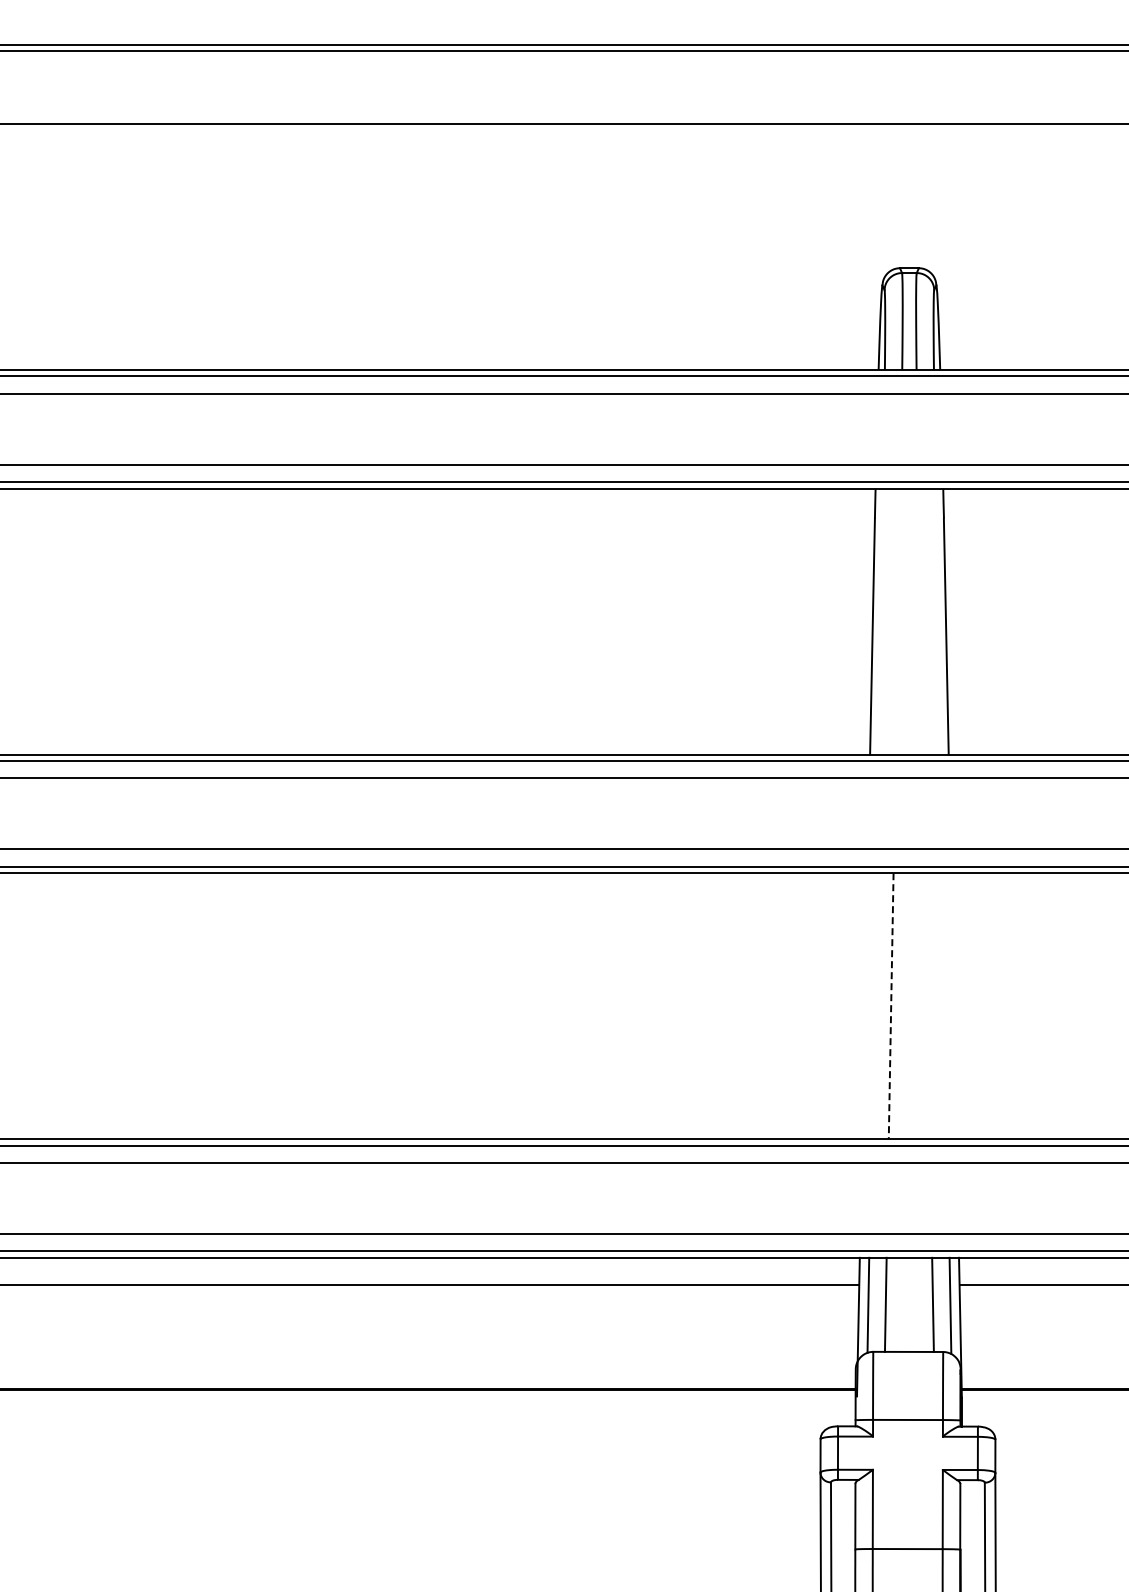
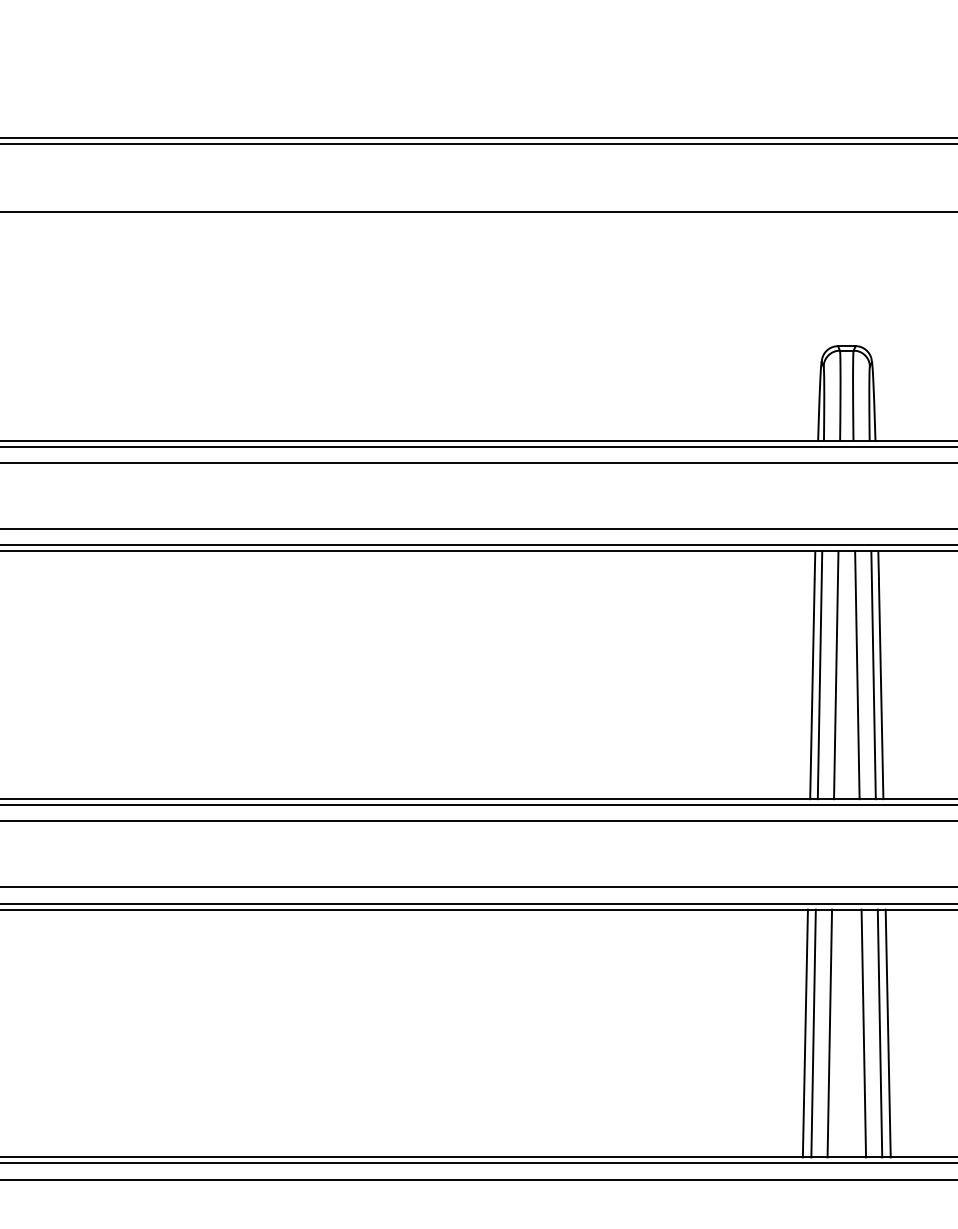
line: (880, 621) -> (819, 675), added
line: (897, 621) -> (835, 675), added
line: (920, 621) -> (857, 675), added
line: (937, 621) -> (872, 675), added
line: (864, 1006) -> (804, 1033), added
line: (873, 1006) -> (813, 1033), added
line: (891, 1006) -> (830, 1033), dashed -> solid
line: (927, 1006) -> (863, 1033), added
line: (944, 1006) -> (879, 1033), added
line: (953, 1006) -> (887, 1033), added

